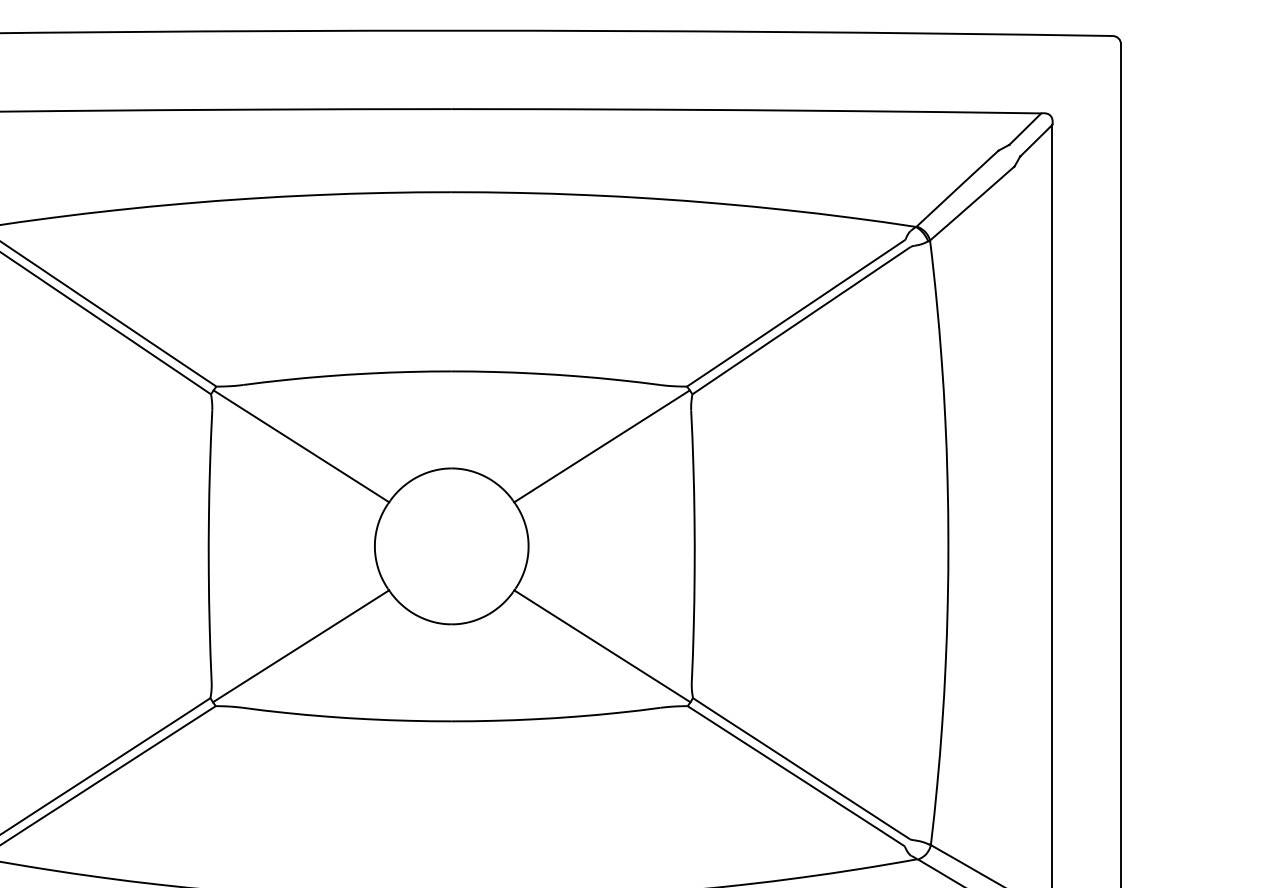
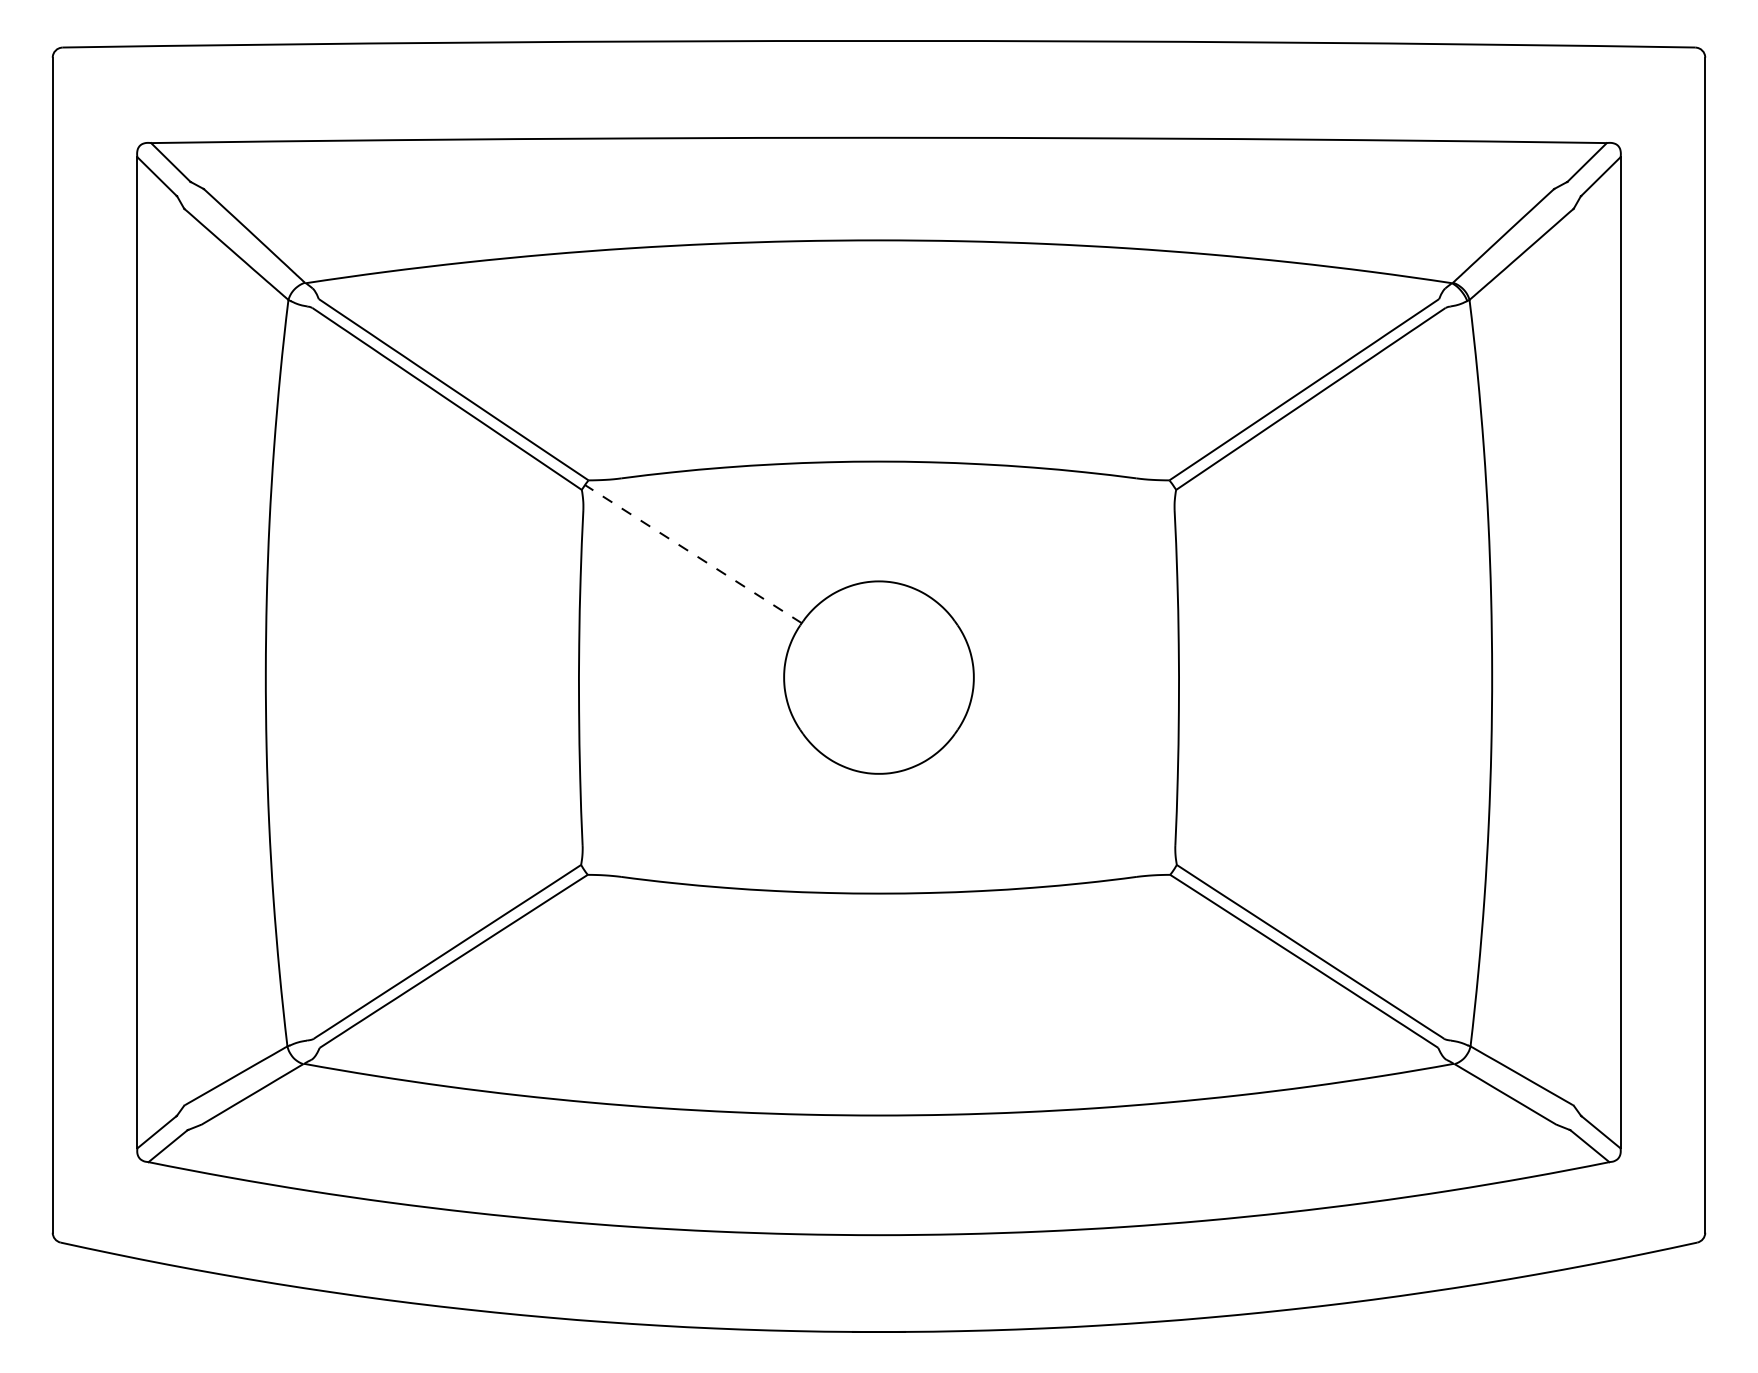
line: (301, 445) -> (693, 553), solid -> dashed
line: (601, 446) -> (1064, 554), removed
line: (300, 645) -> (692, 800), removed
line: (601, 645) -> (1064, 800), removed

